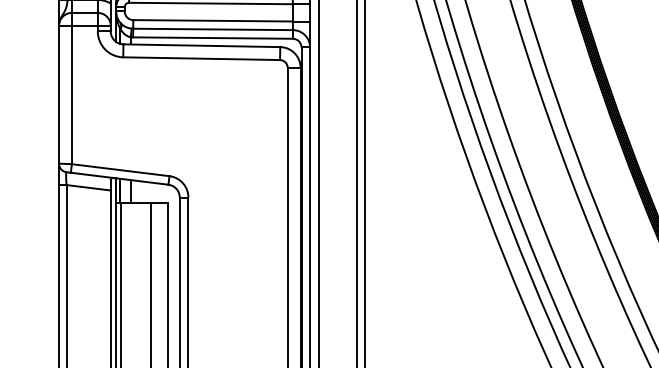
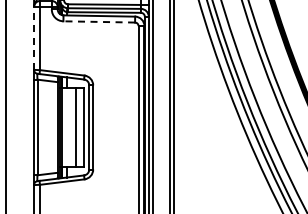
line: (202, 57) -> (99, 21), solid -> dashed
line: (59, 92) -> (34, 37), solid -> dashed

